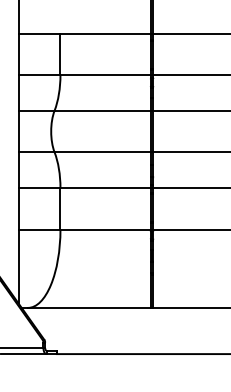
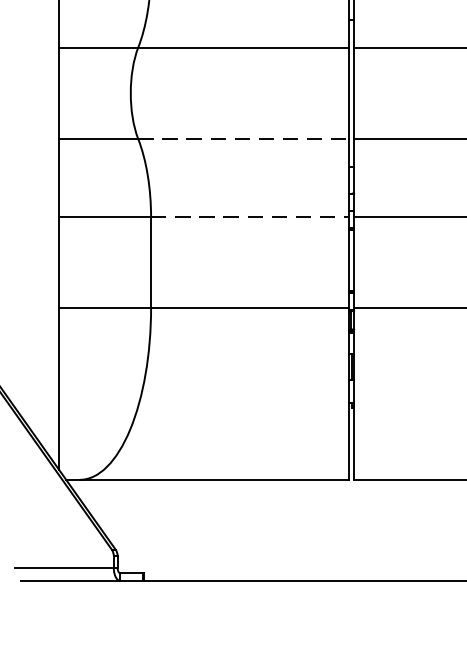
line: (103, 152) -> (245, 139), solid -> dashed
line: (106, 188) -> (251, 218), solid -> dashed

